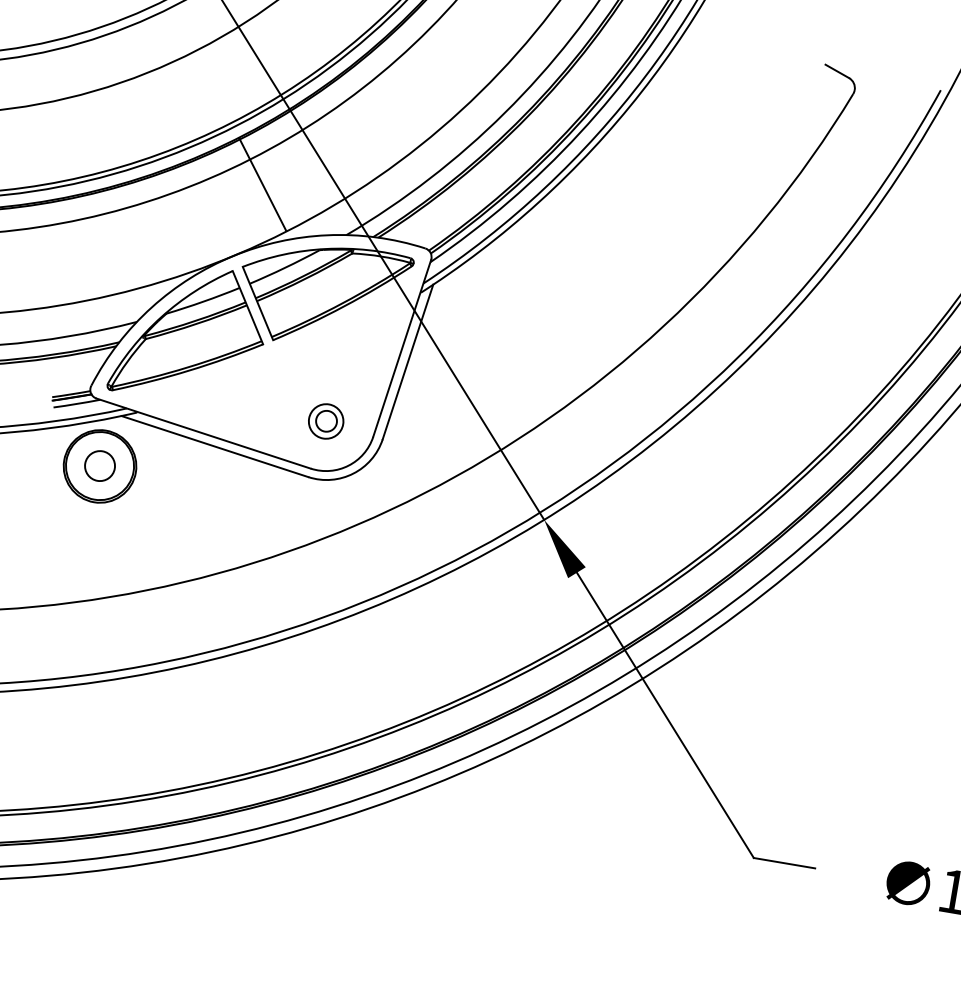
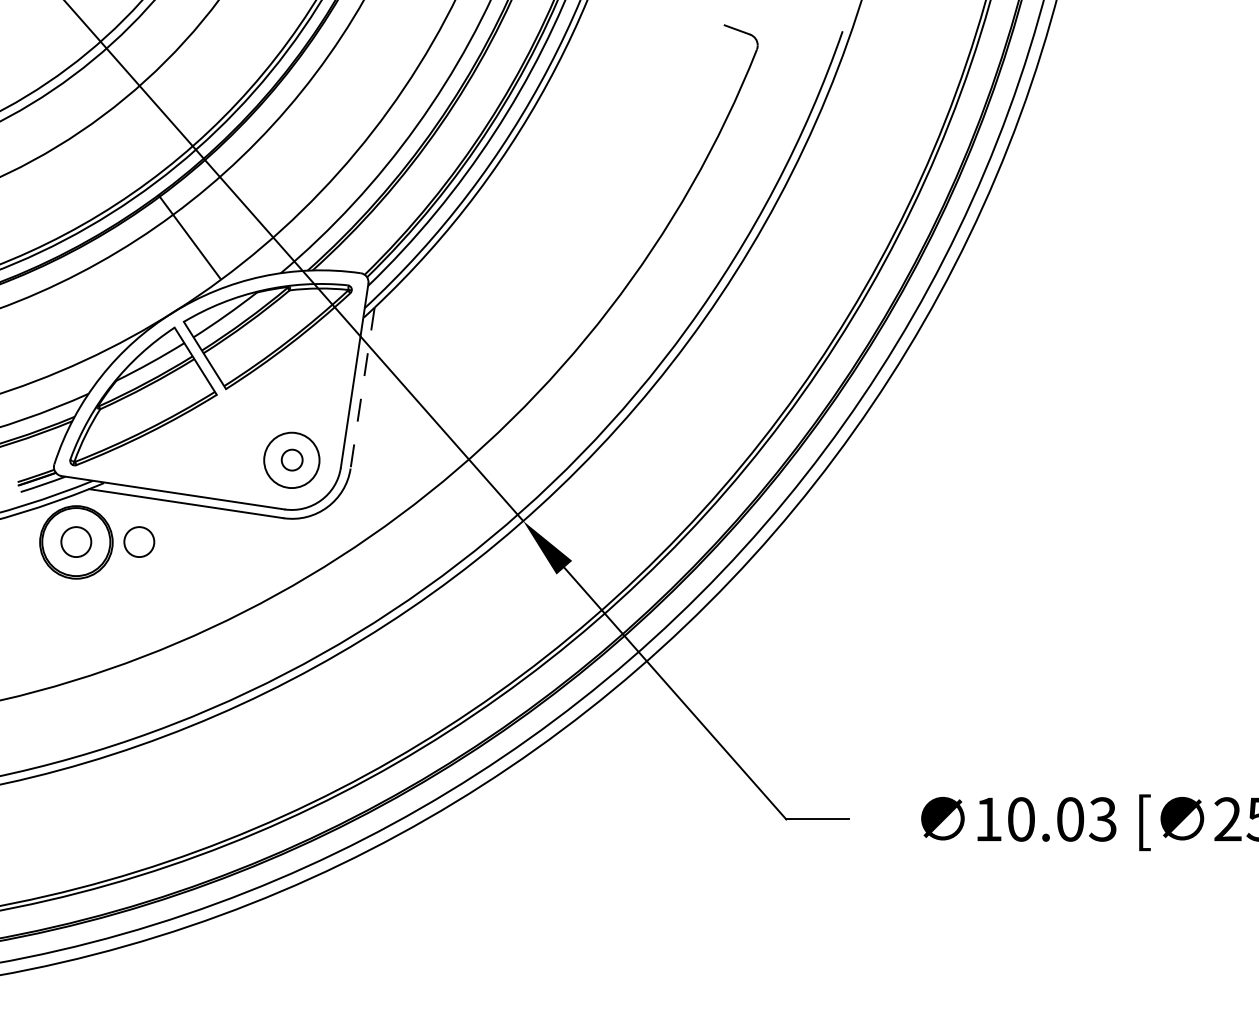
line: (407, 362) -> (362, 388), solid -> dashed
circle: (325, 421) -> (291, 460), size x1.6
circle: (162, 476) -> (139, 541), added

